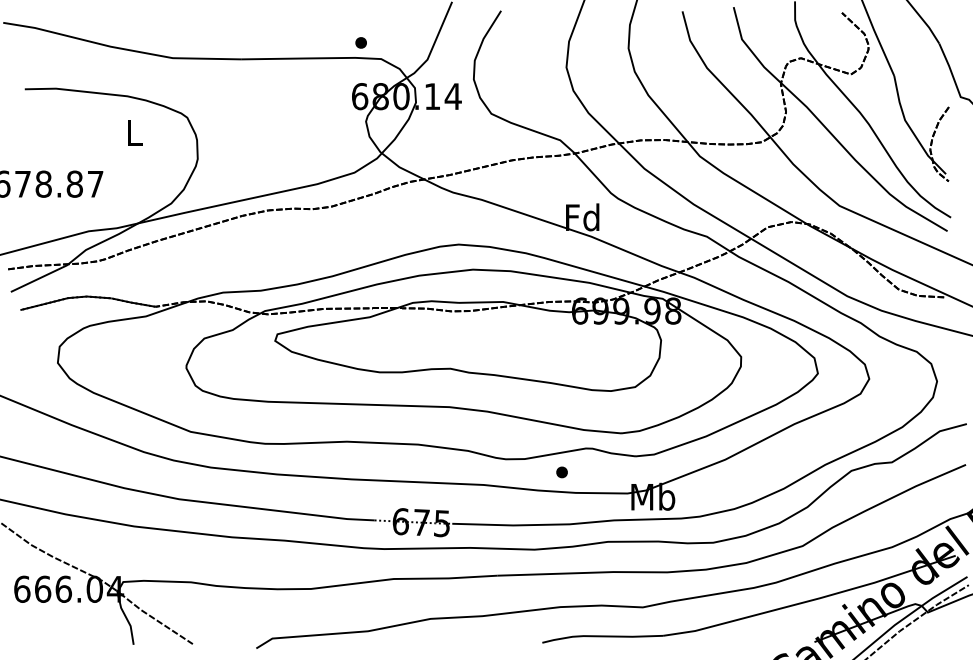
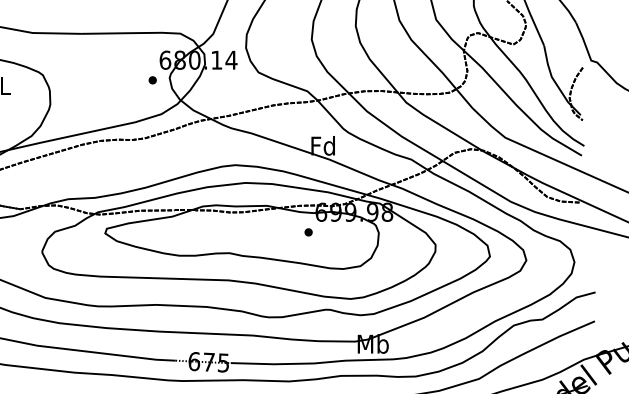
part: (360, 42) -> (152, 80), moved
part: (561, 472) -> (308, 232), moved

